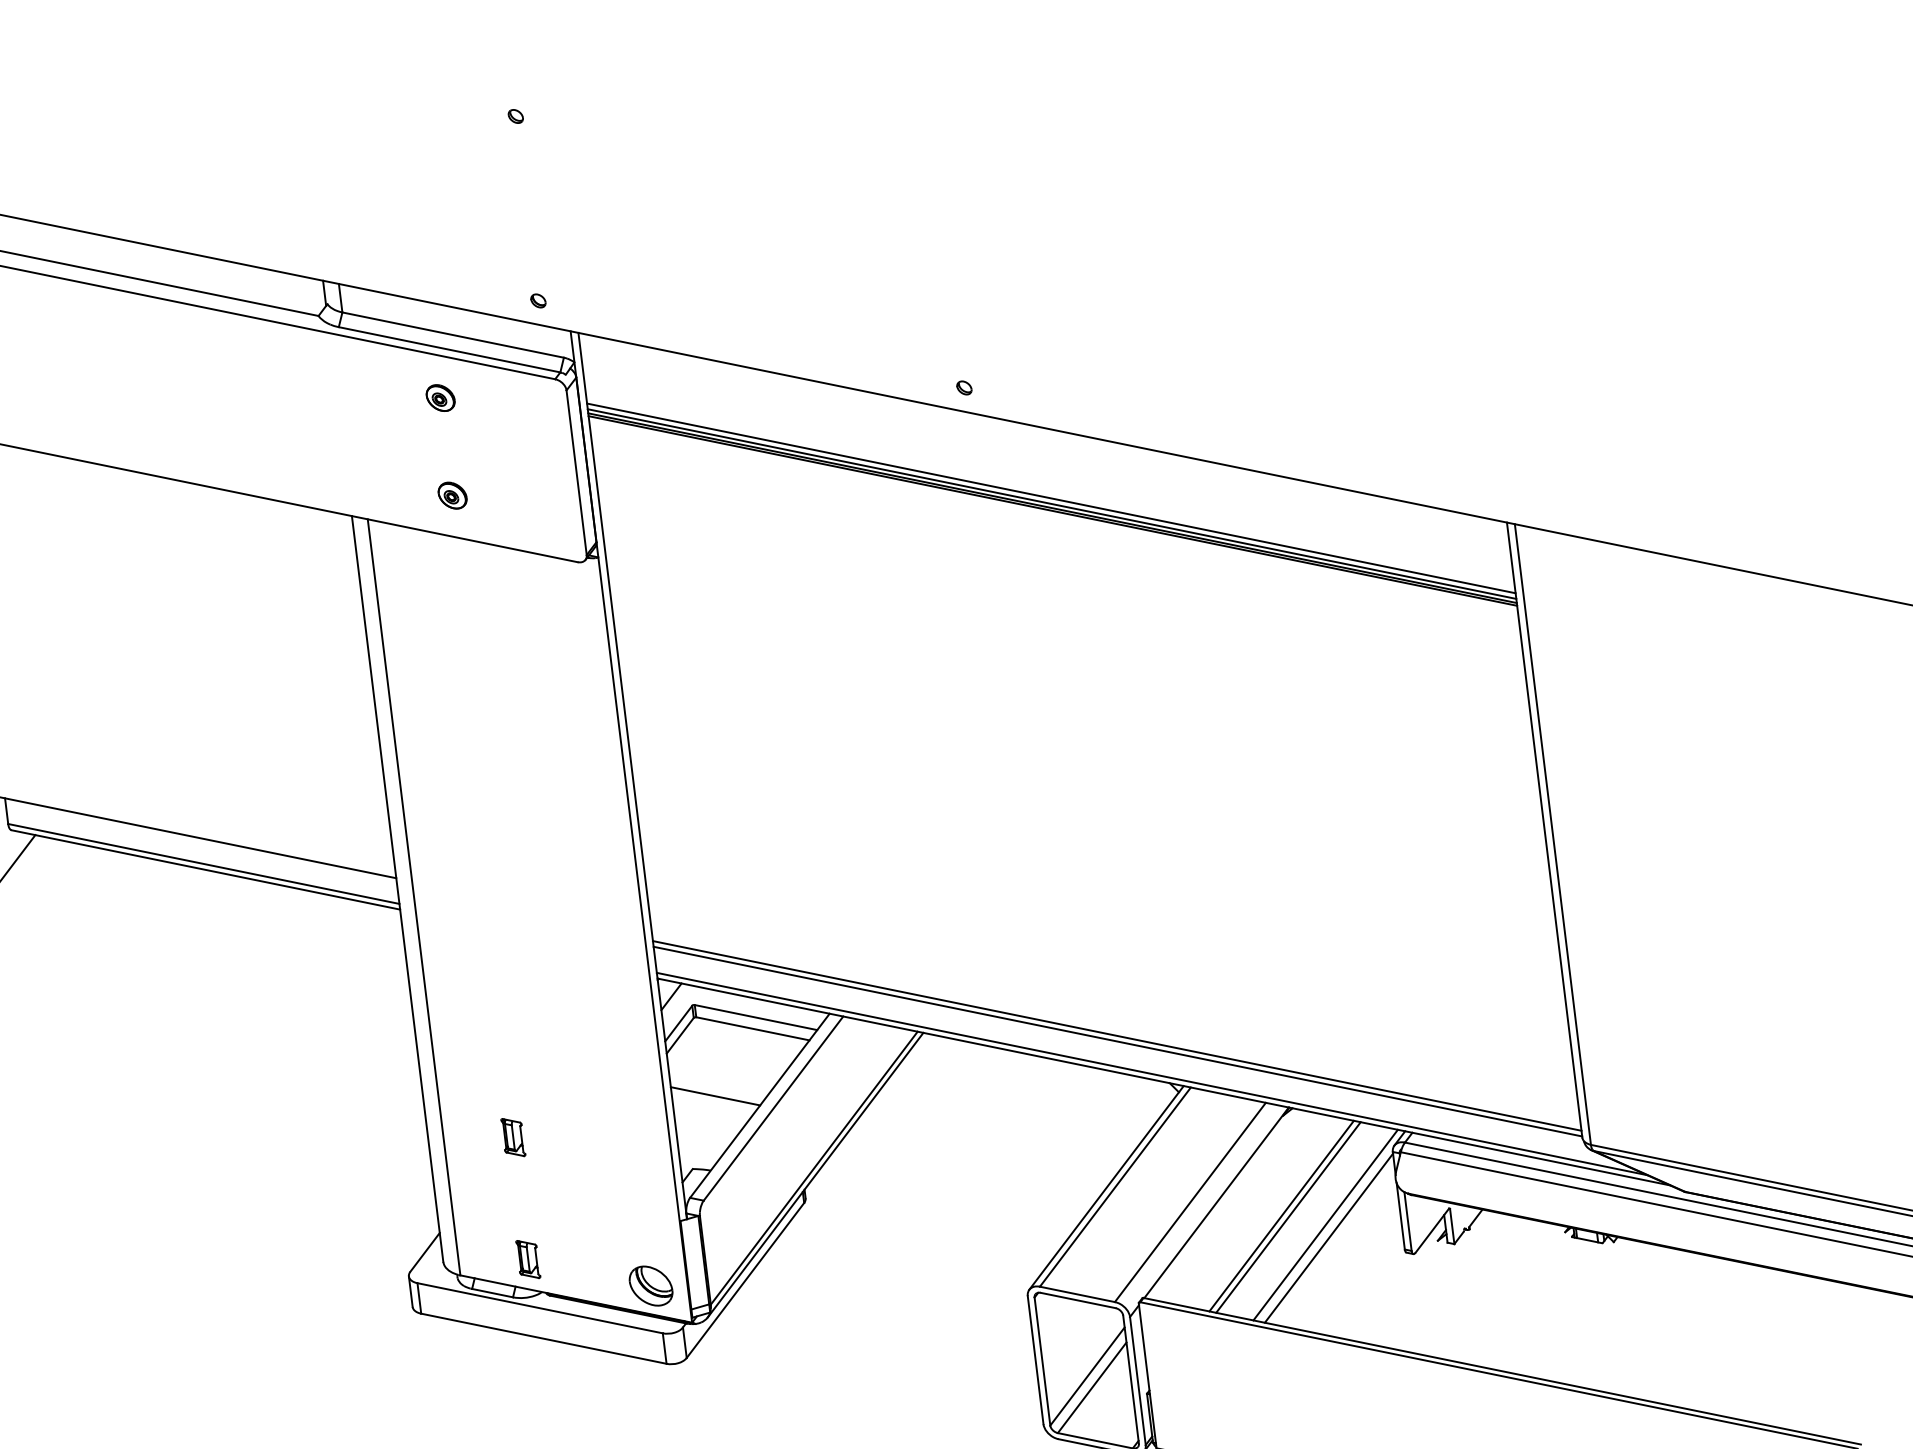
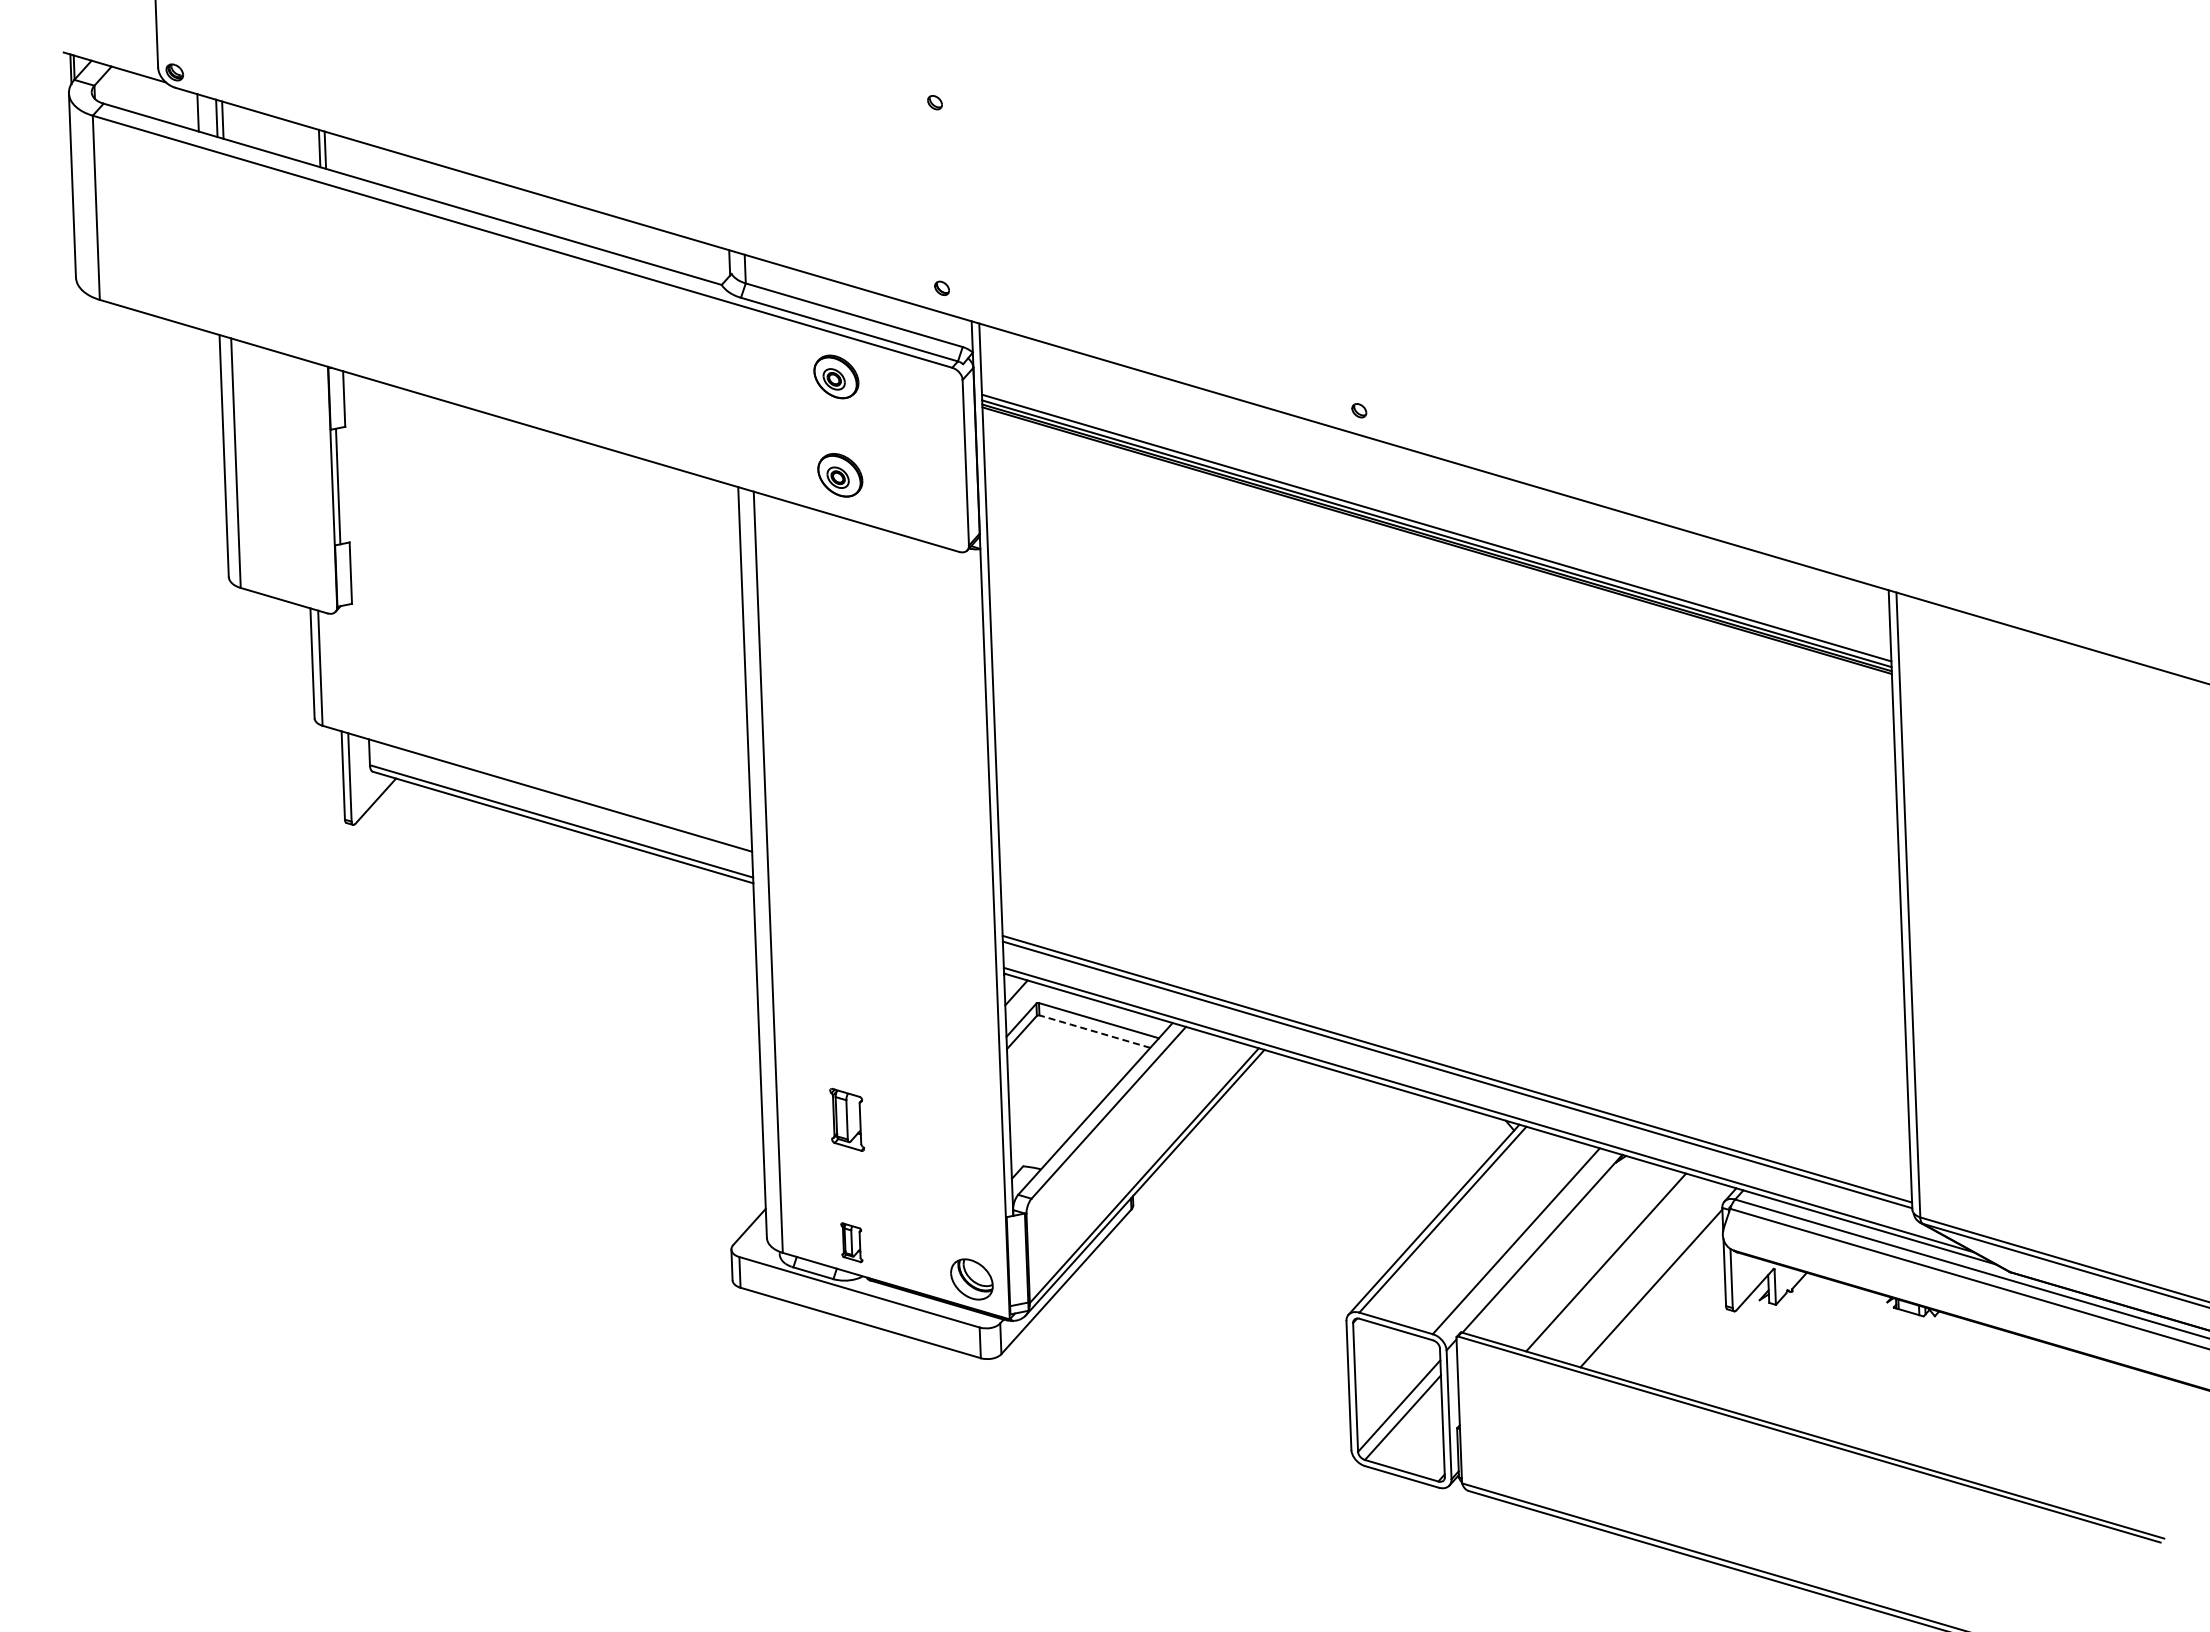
part: (440, 397) -> (836, 376), size x1.6
part: (452, 494) -> (840, 474), size x1.6
line: (752, 1028) -> (1094, 1031), solid -> dashed
line: (714, 1096) -> (1051, 1095), removed
part: (512, 1137) -> (846, 1119), size x1.6
line: (1288, 1217) -> (1612, 1264), removed
line: (1325, 1225) -> (1649, 1275), removed

